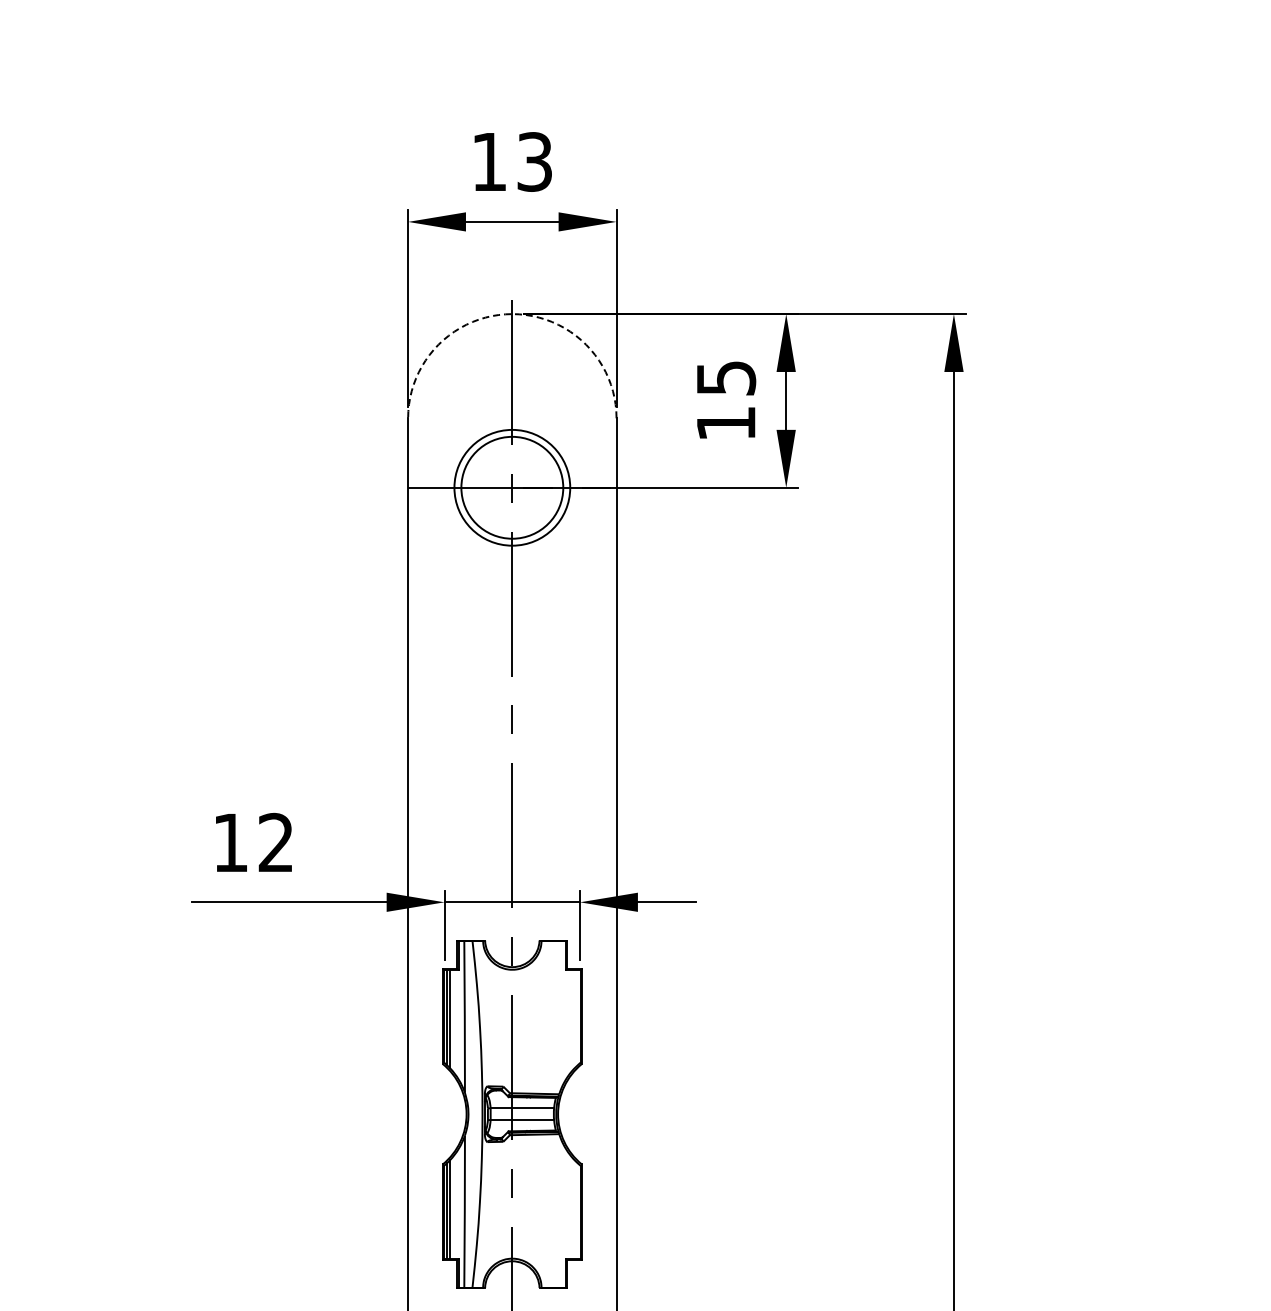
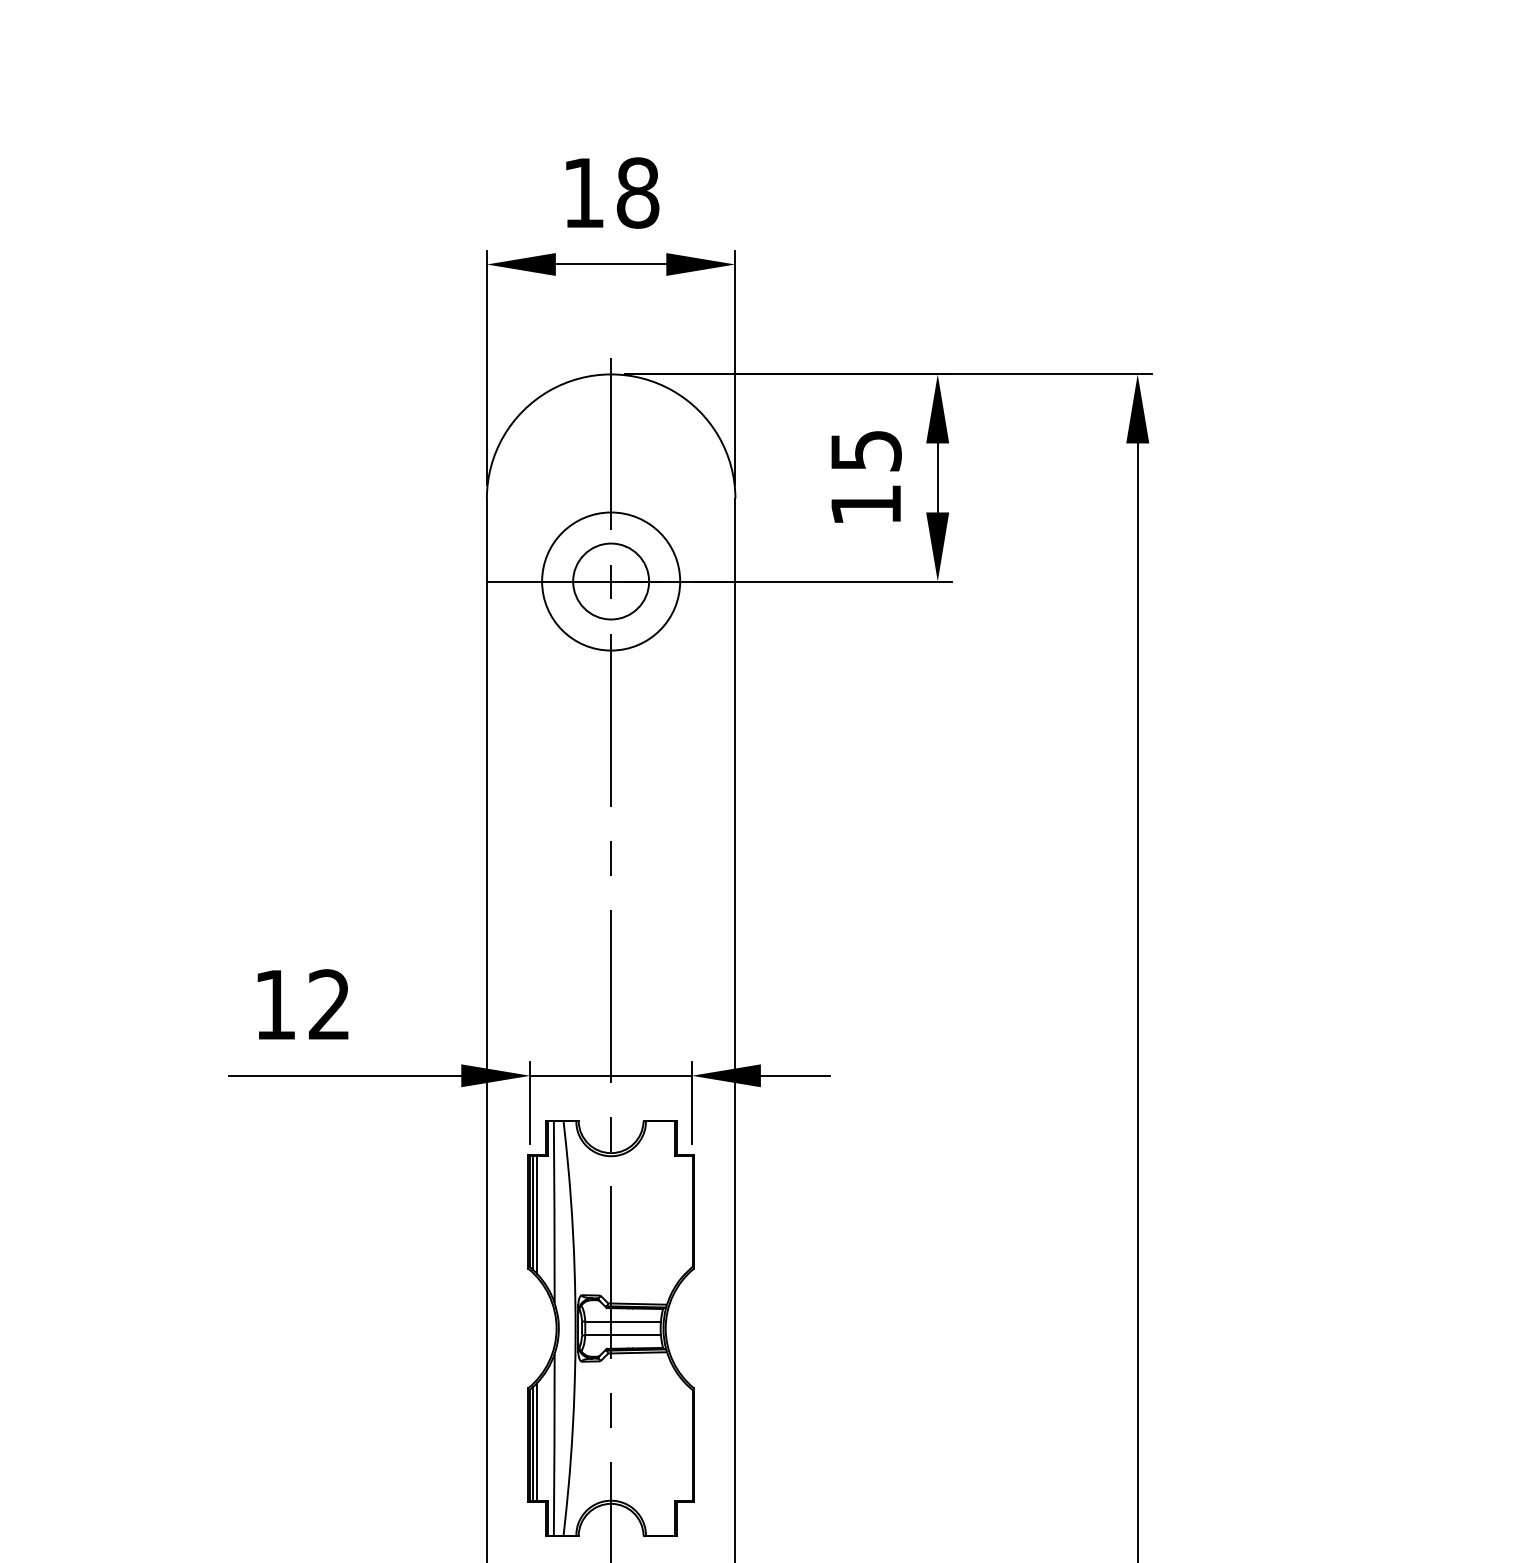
text: (534, 161) -> (637, 192), 13 -> 18
arc: (512, 314) -> (611, 374), dashed -> solid
circle: (512, 487) -> (611, 581), size x0.62

